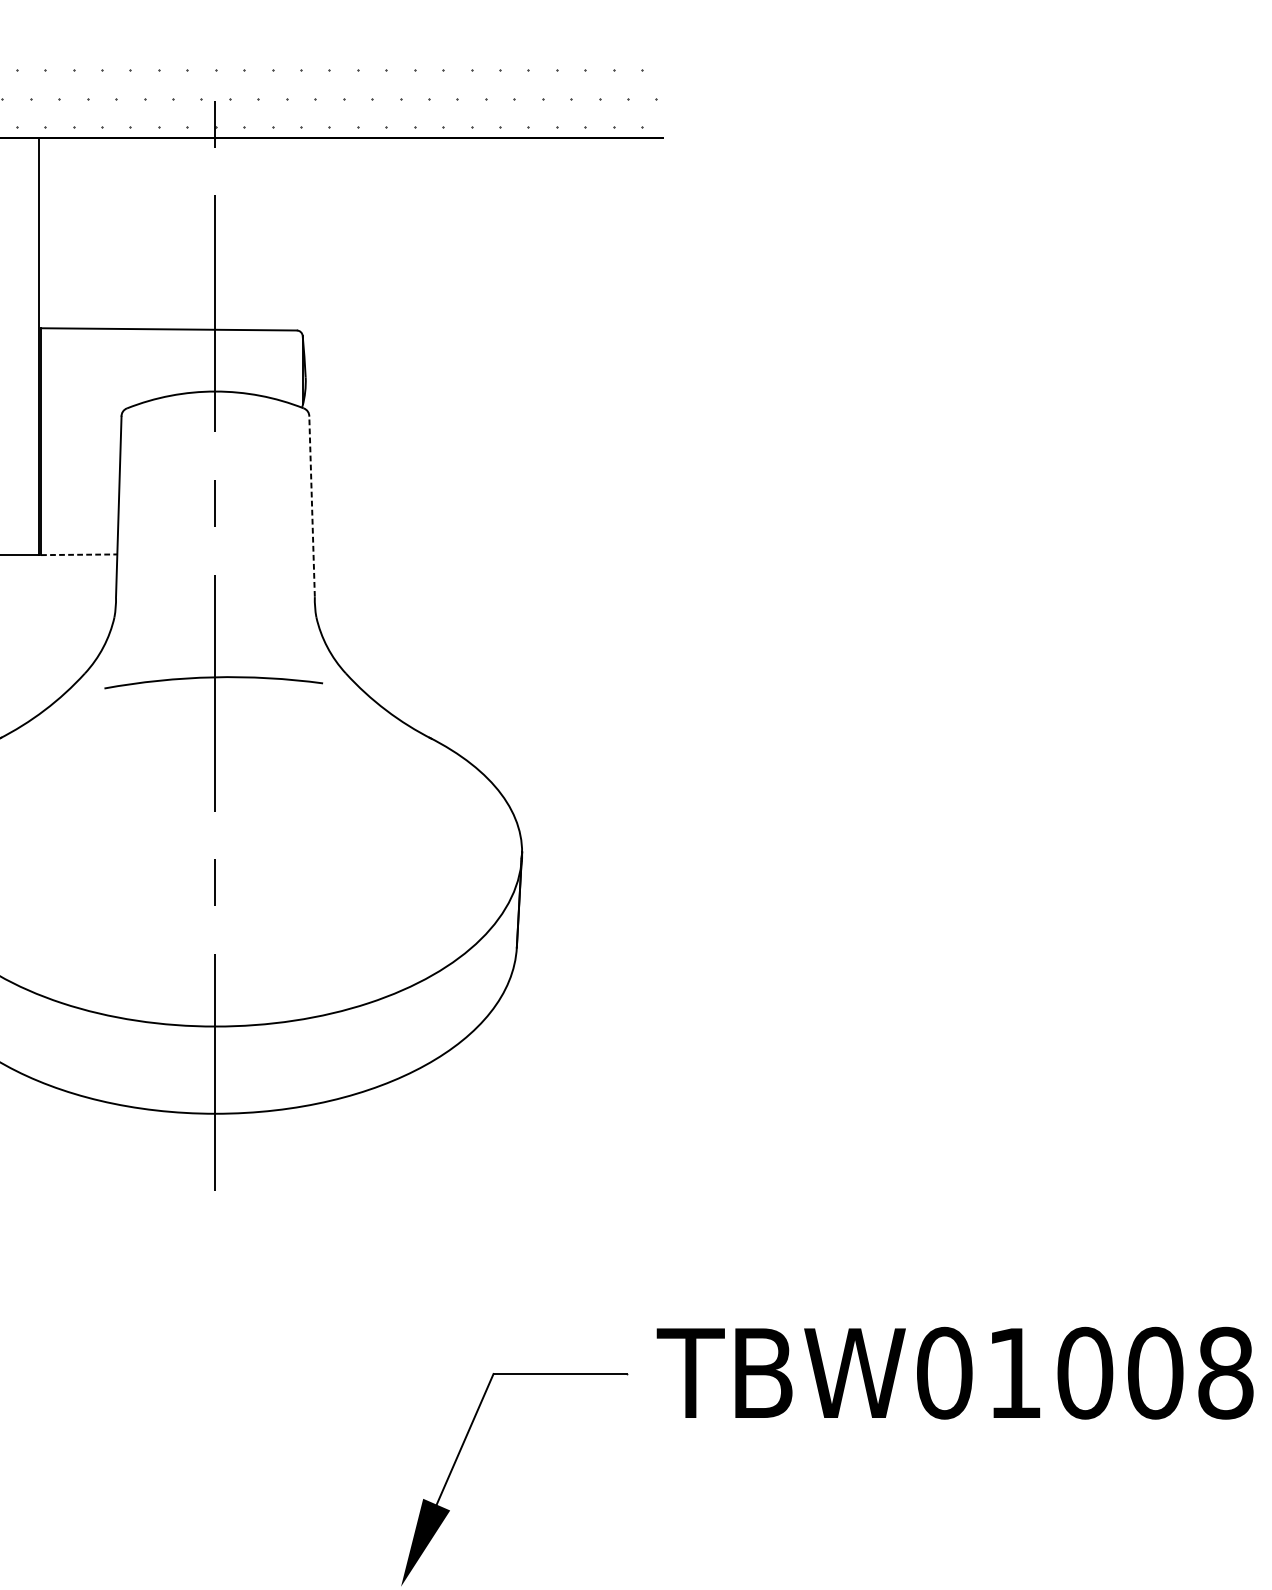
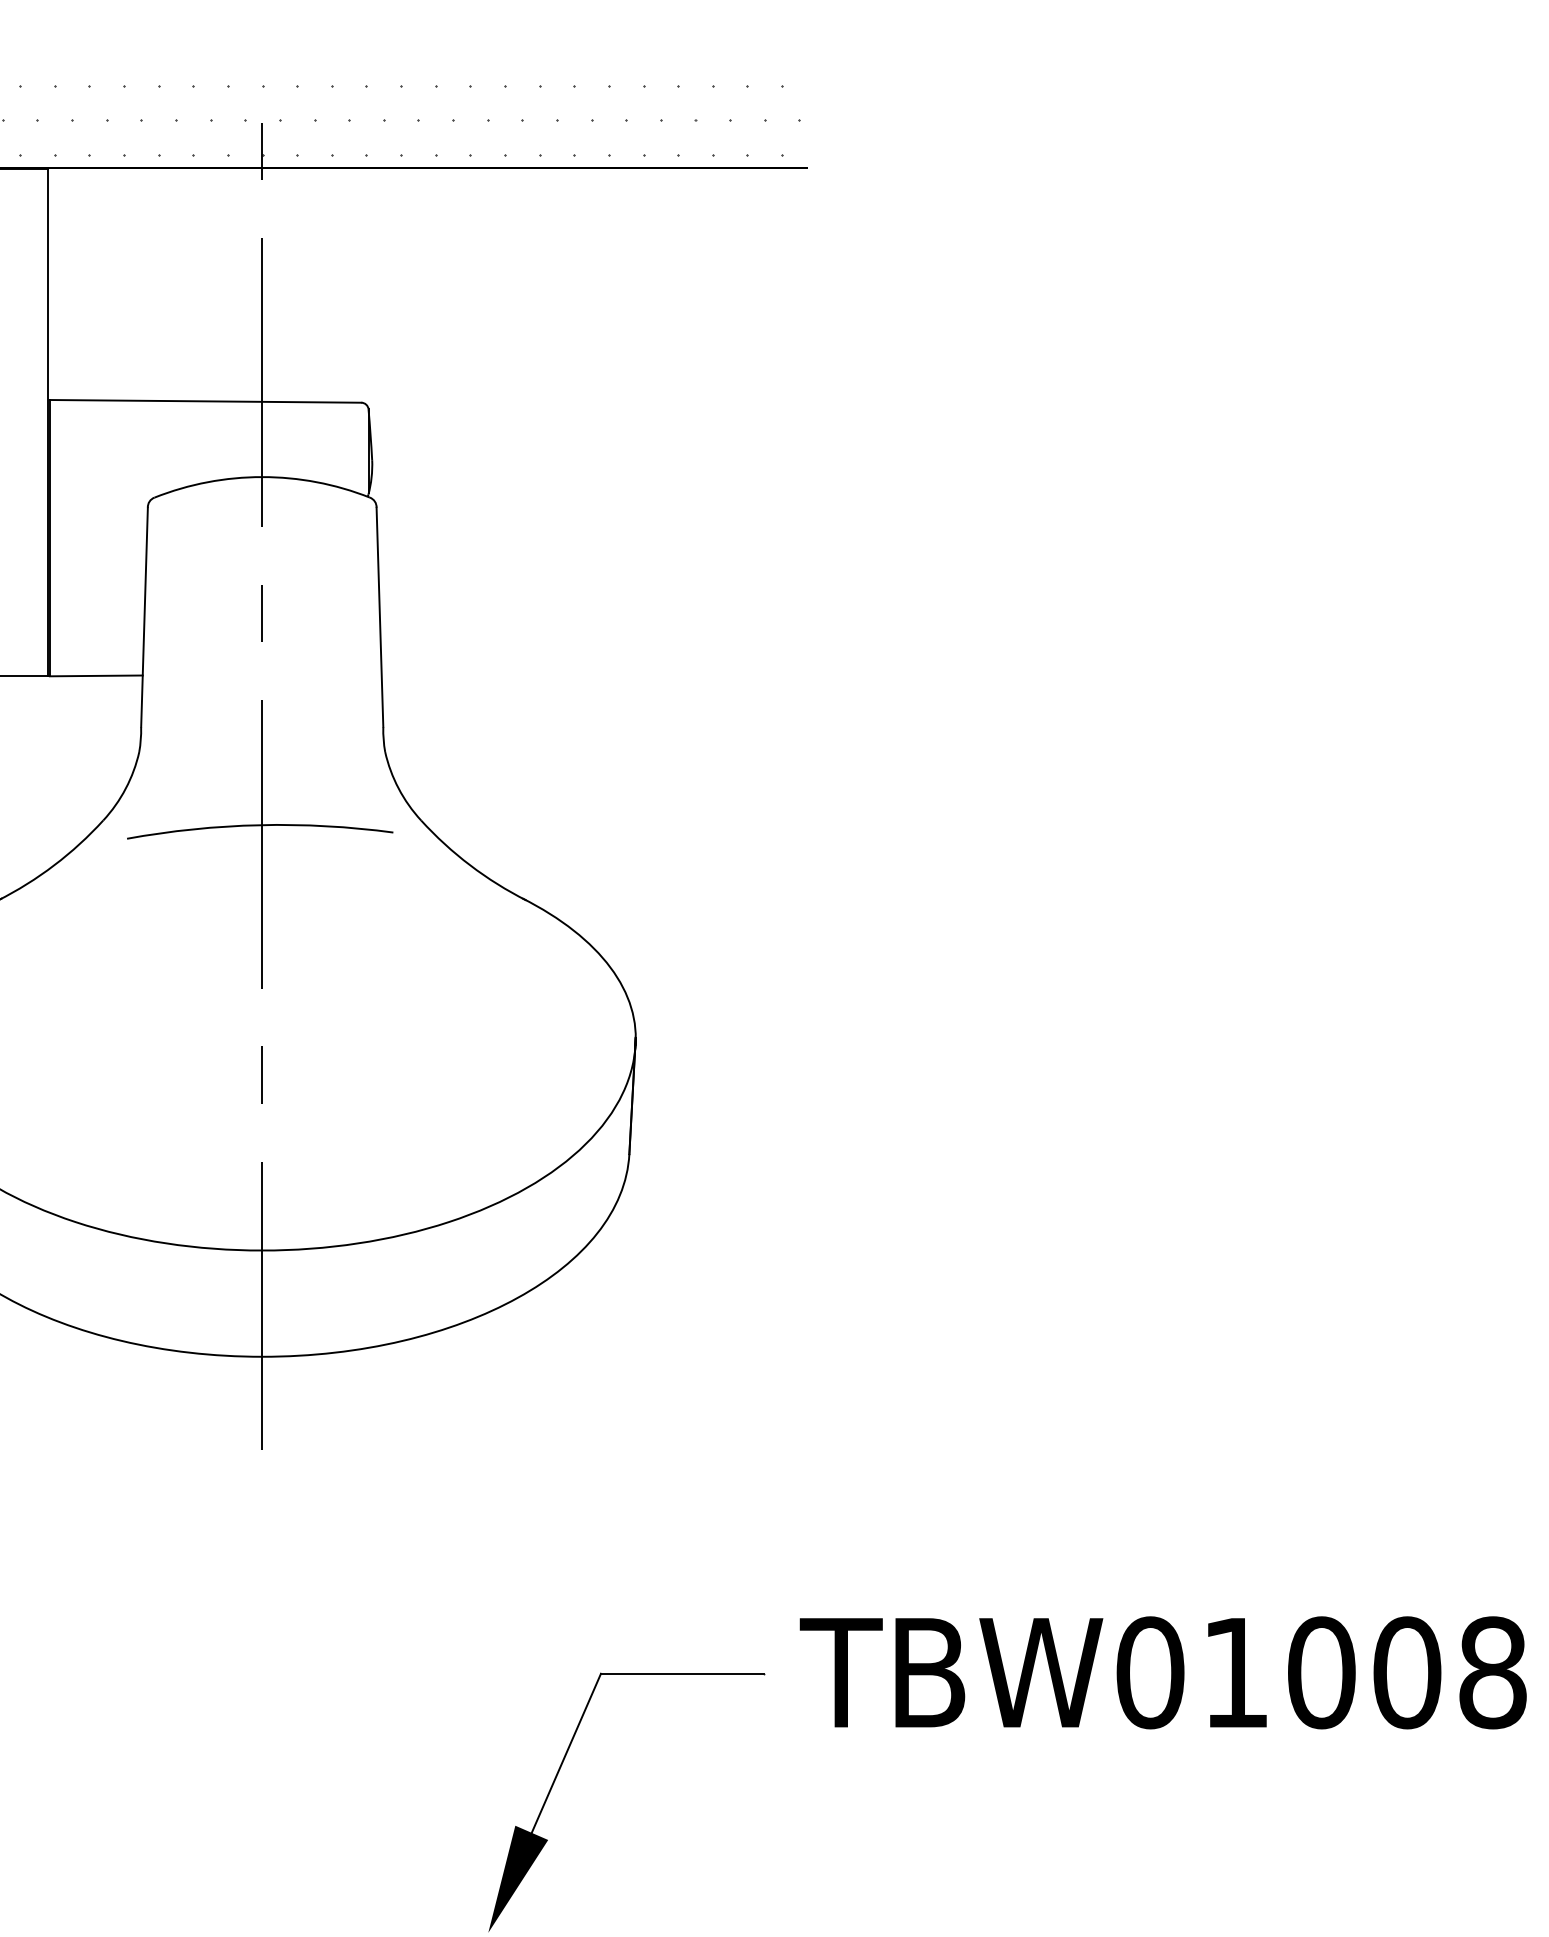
line: (311, 506) -> (379, 617), dashed -> solid
line: (79, 554) -> (96, 675), dashed -> solid

